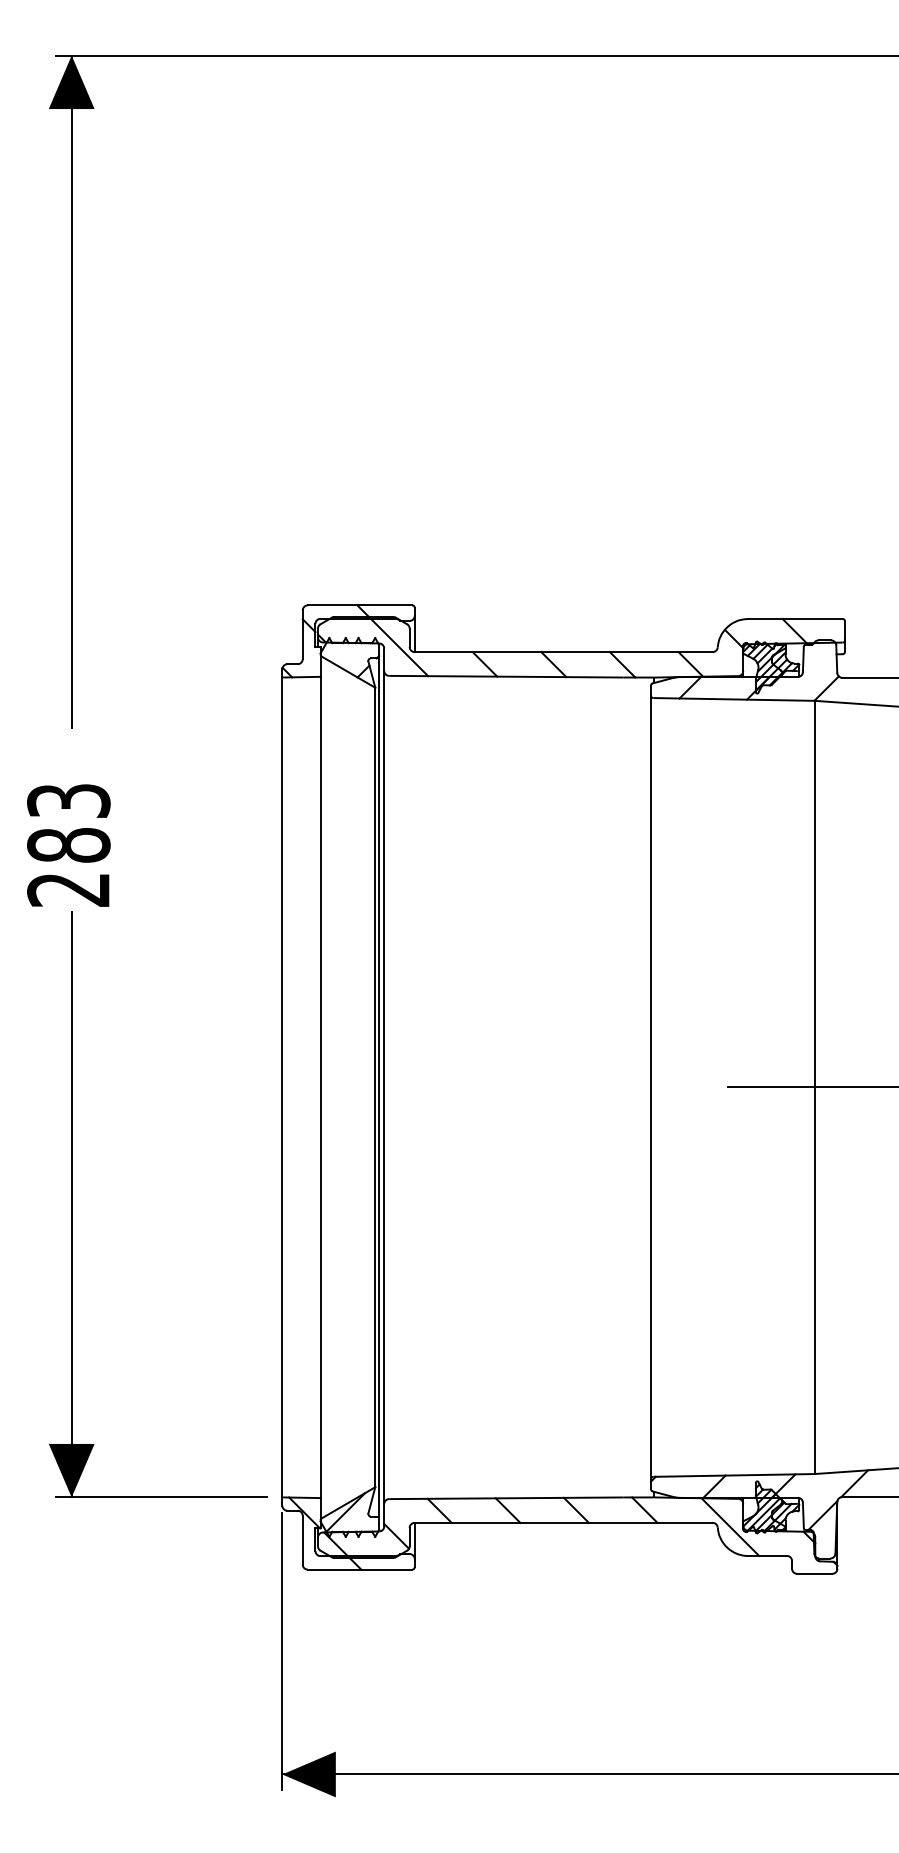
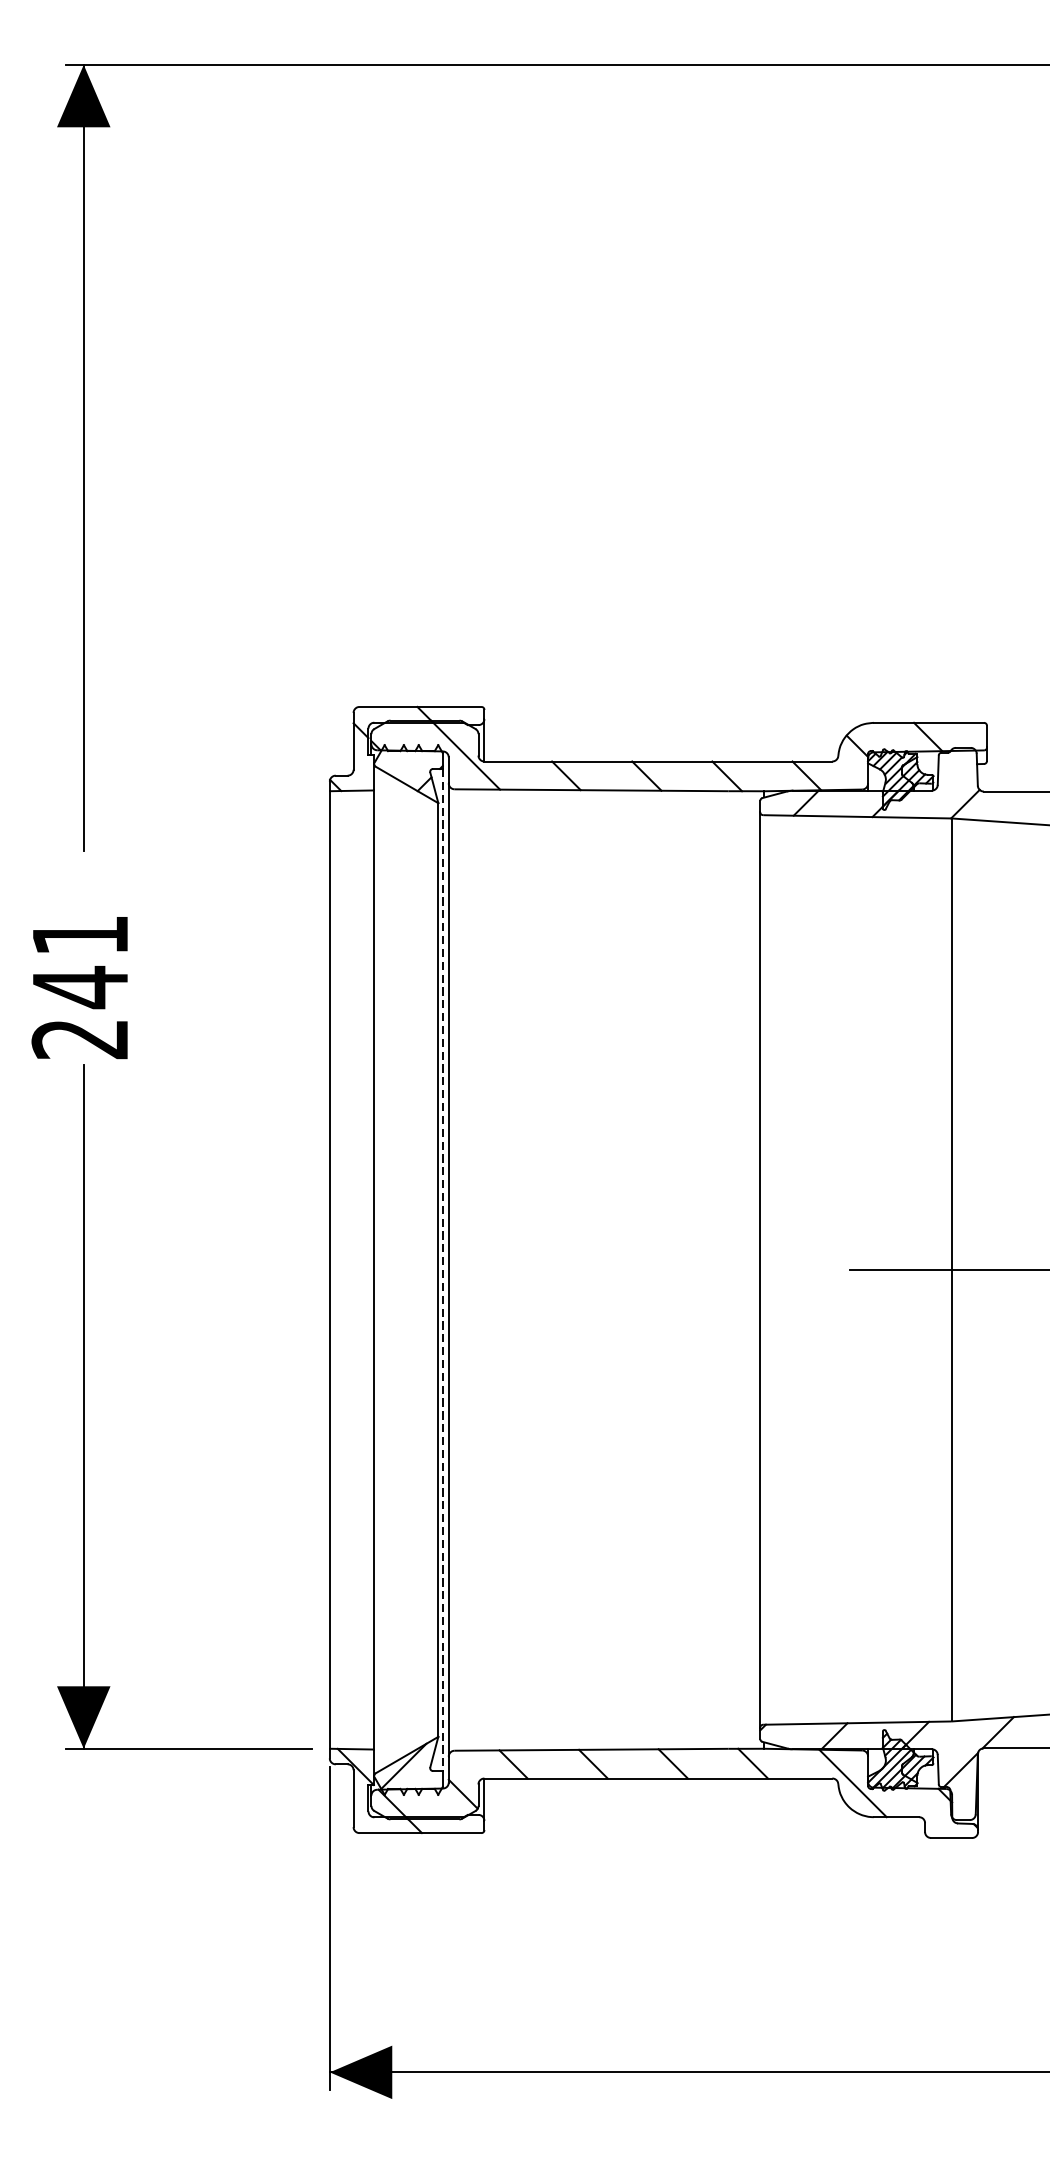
text: (68, 824) -> (80, 962), 283 -> 241
line: (379, 1087) -> (443, 1270), solid -> dashed

